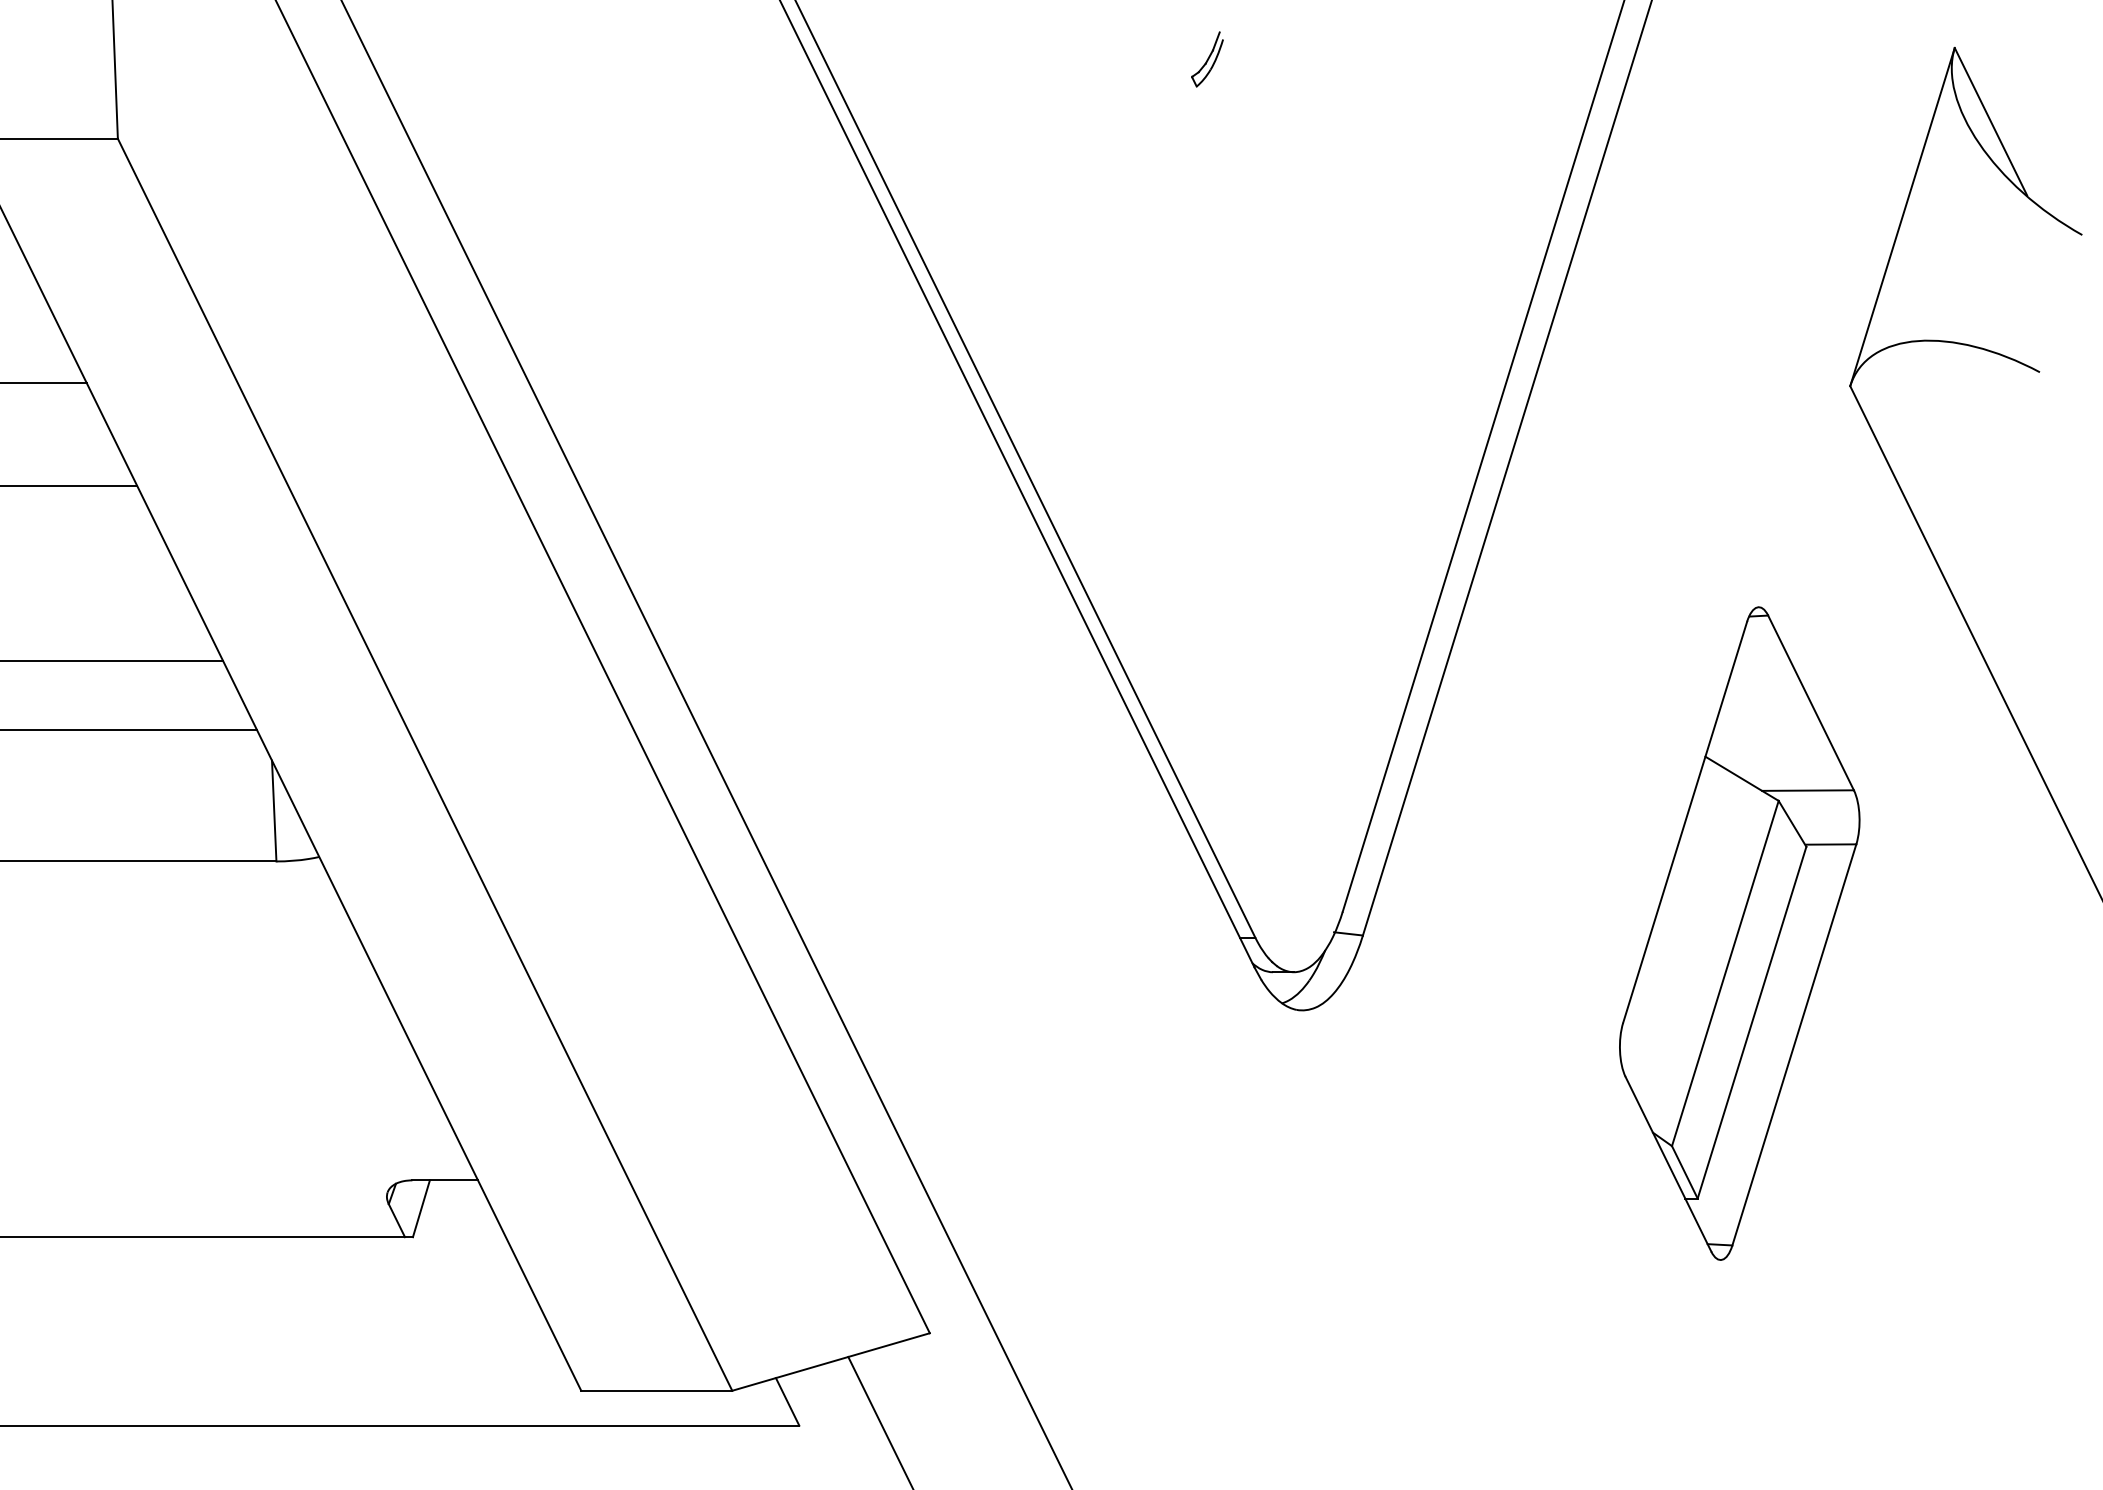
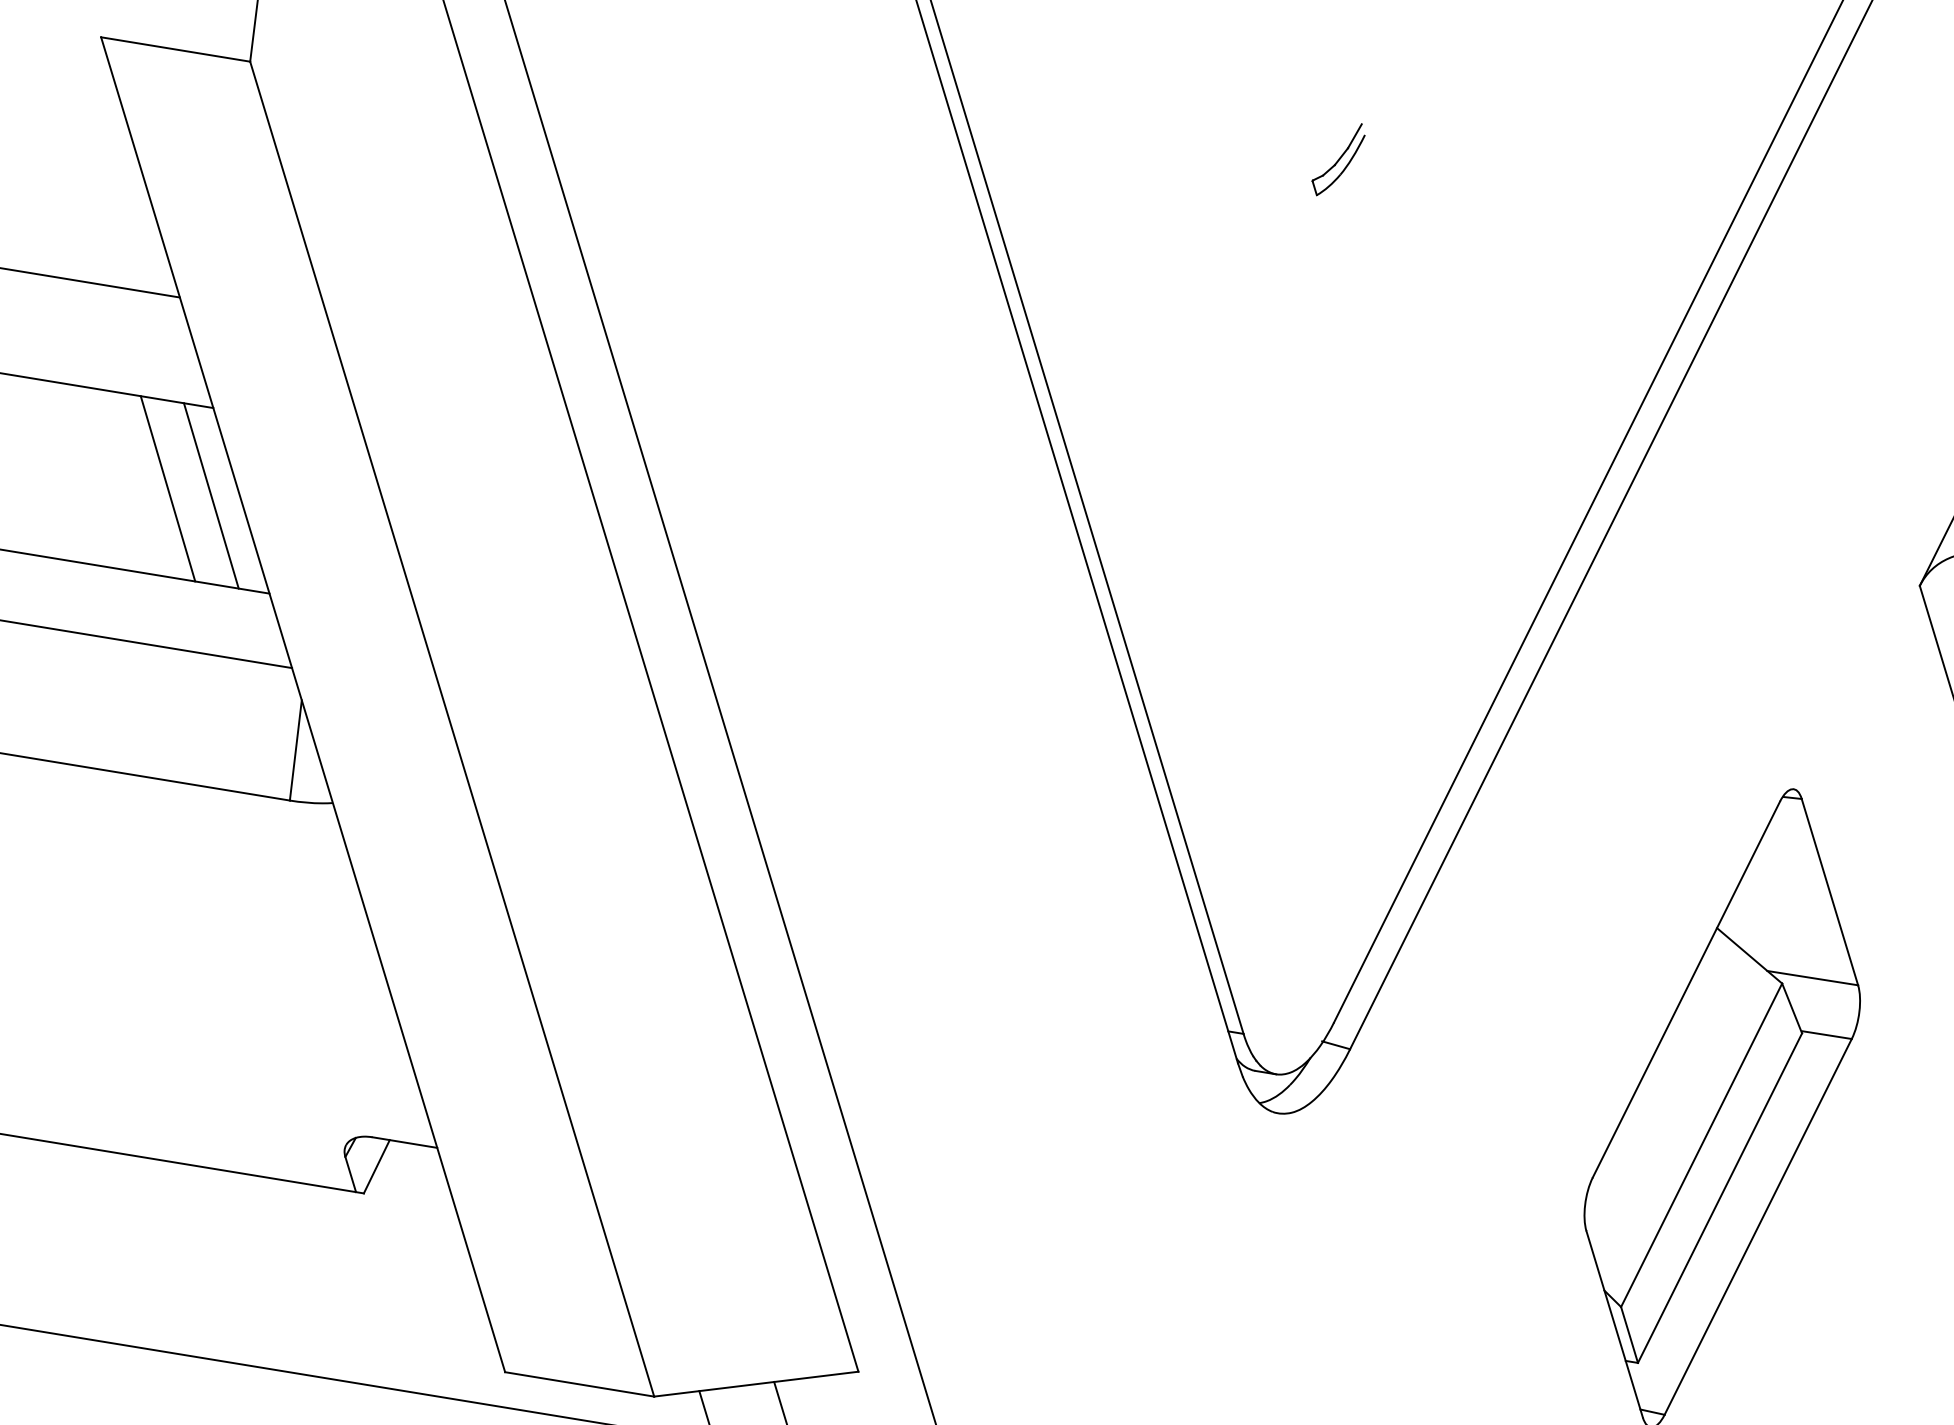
part: (1207, 59) -> (1338, 159), size x1.43
line: (105, 573) -> (167, 488), added
line: (149, 573) -> (211, 495), added

